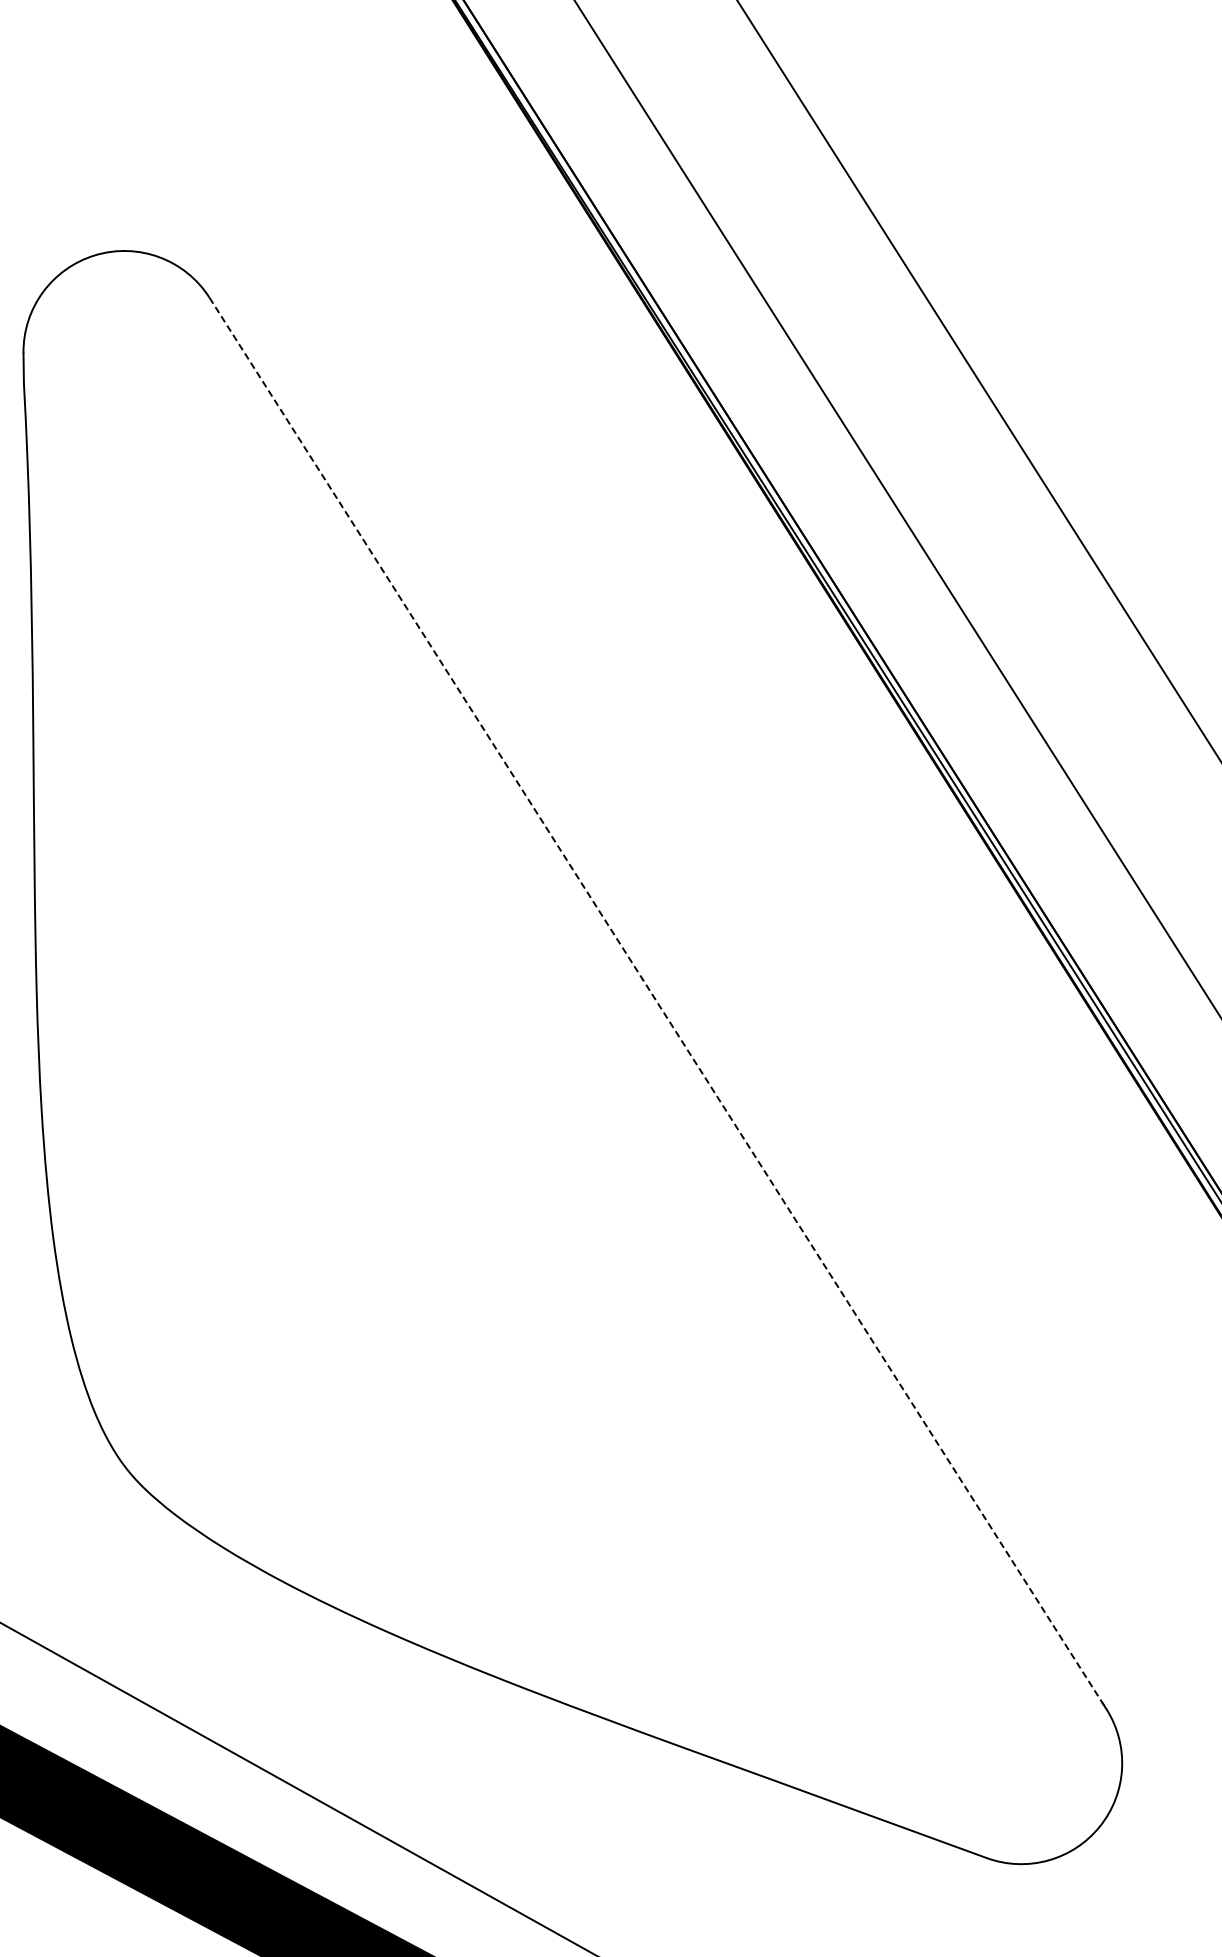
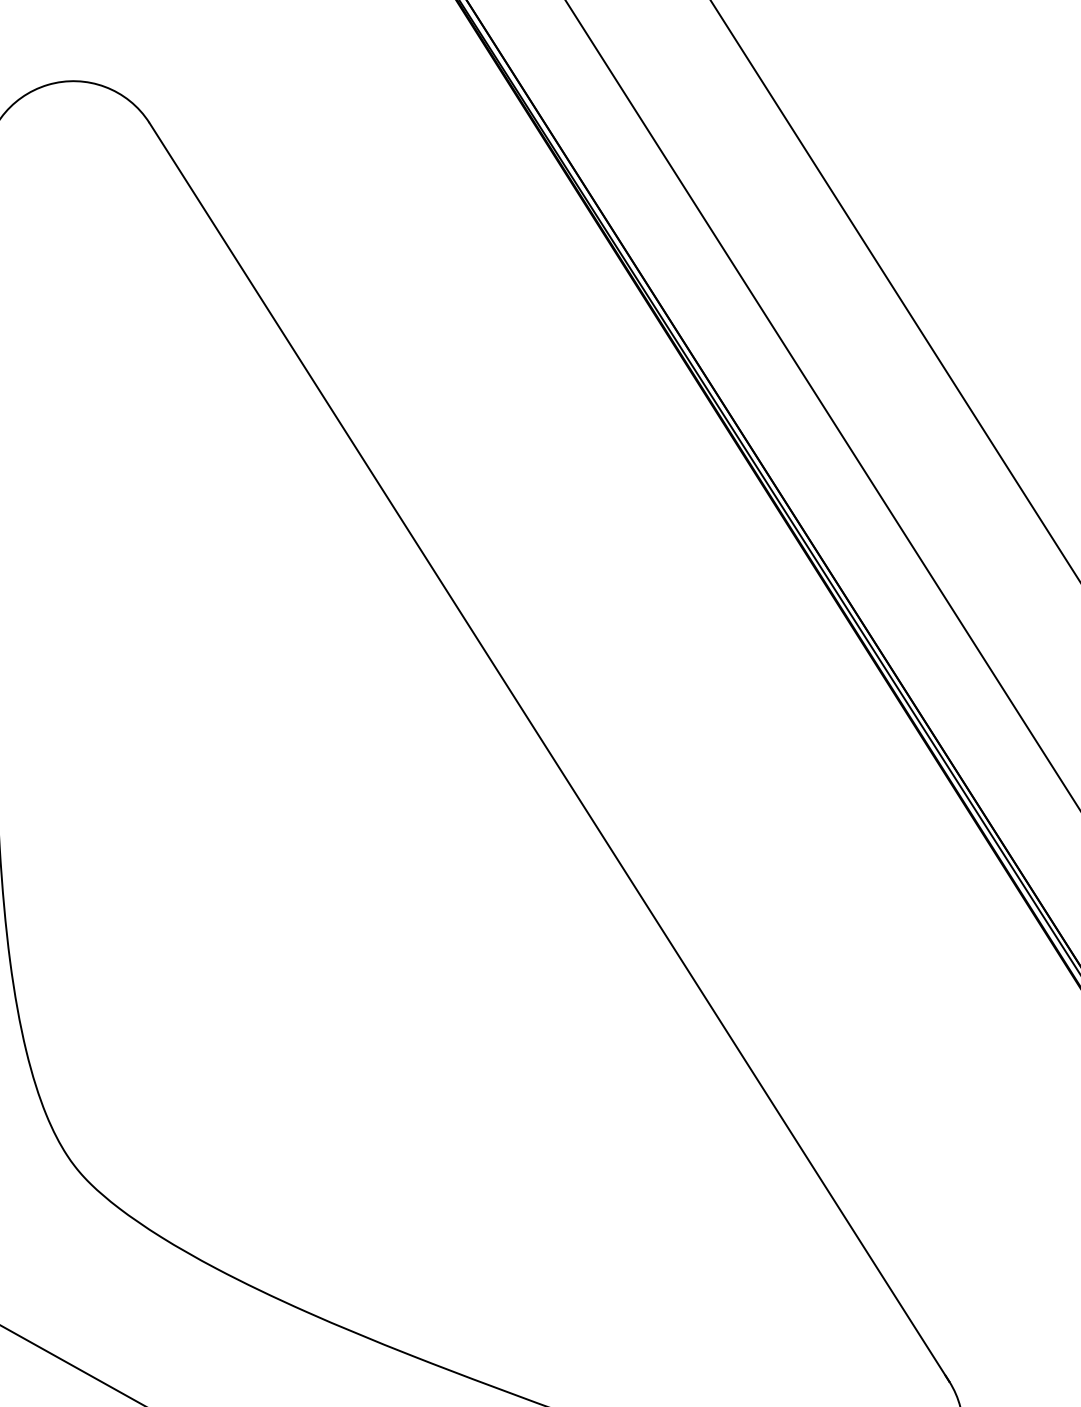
line: (658, 1003) -> (549, 752), dashed -> solid

